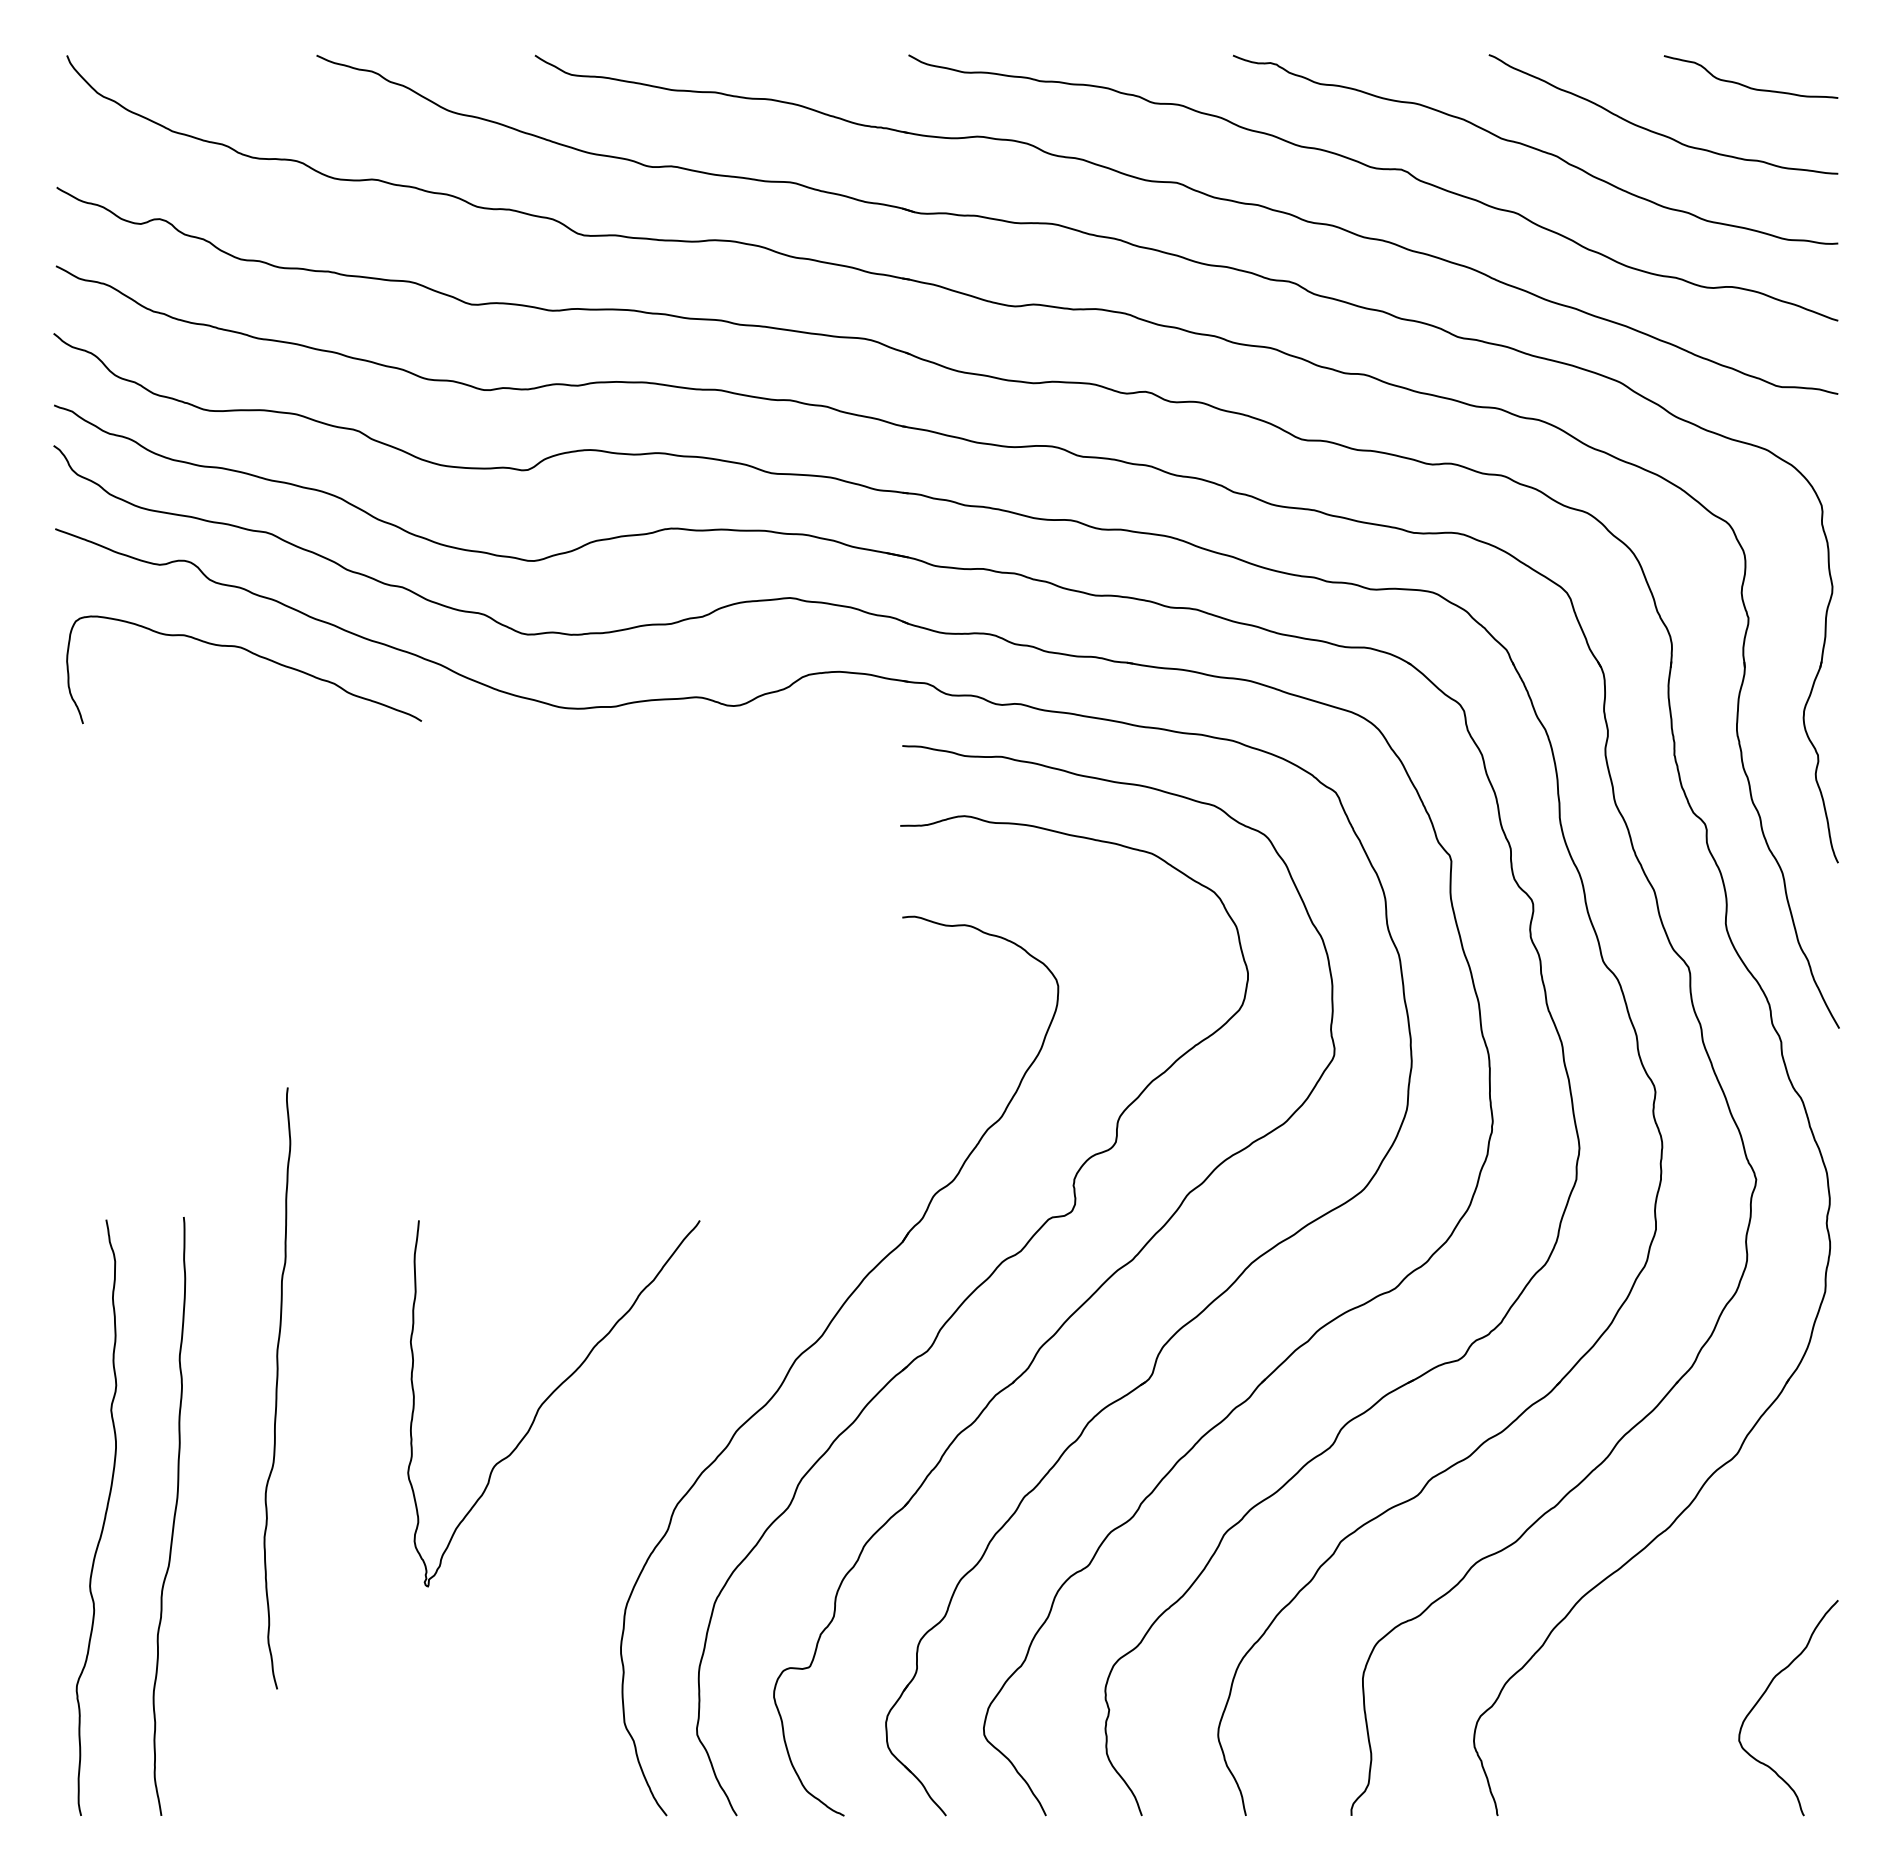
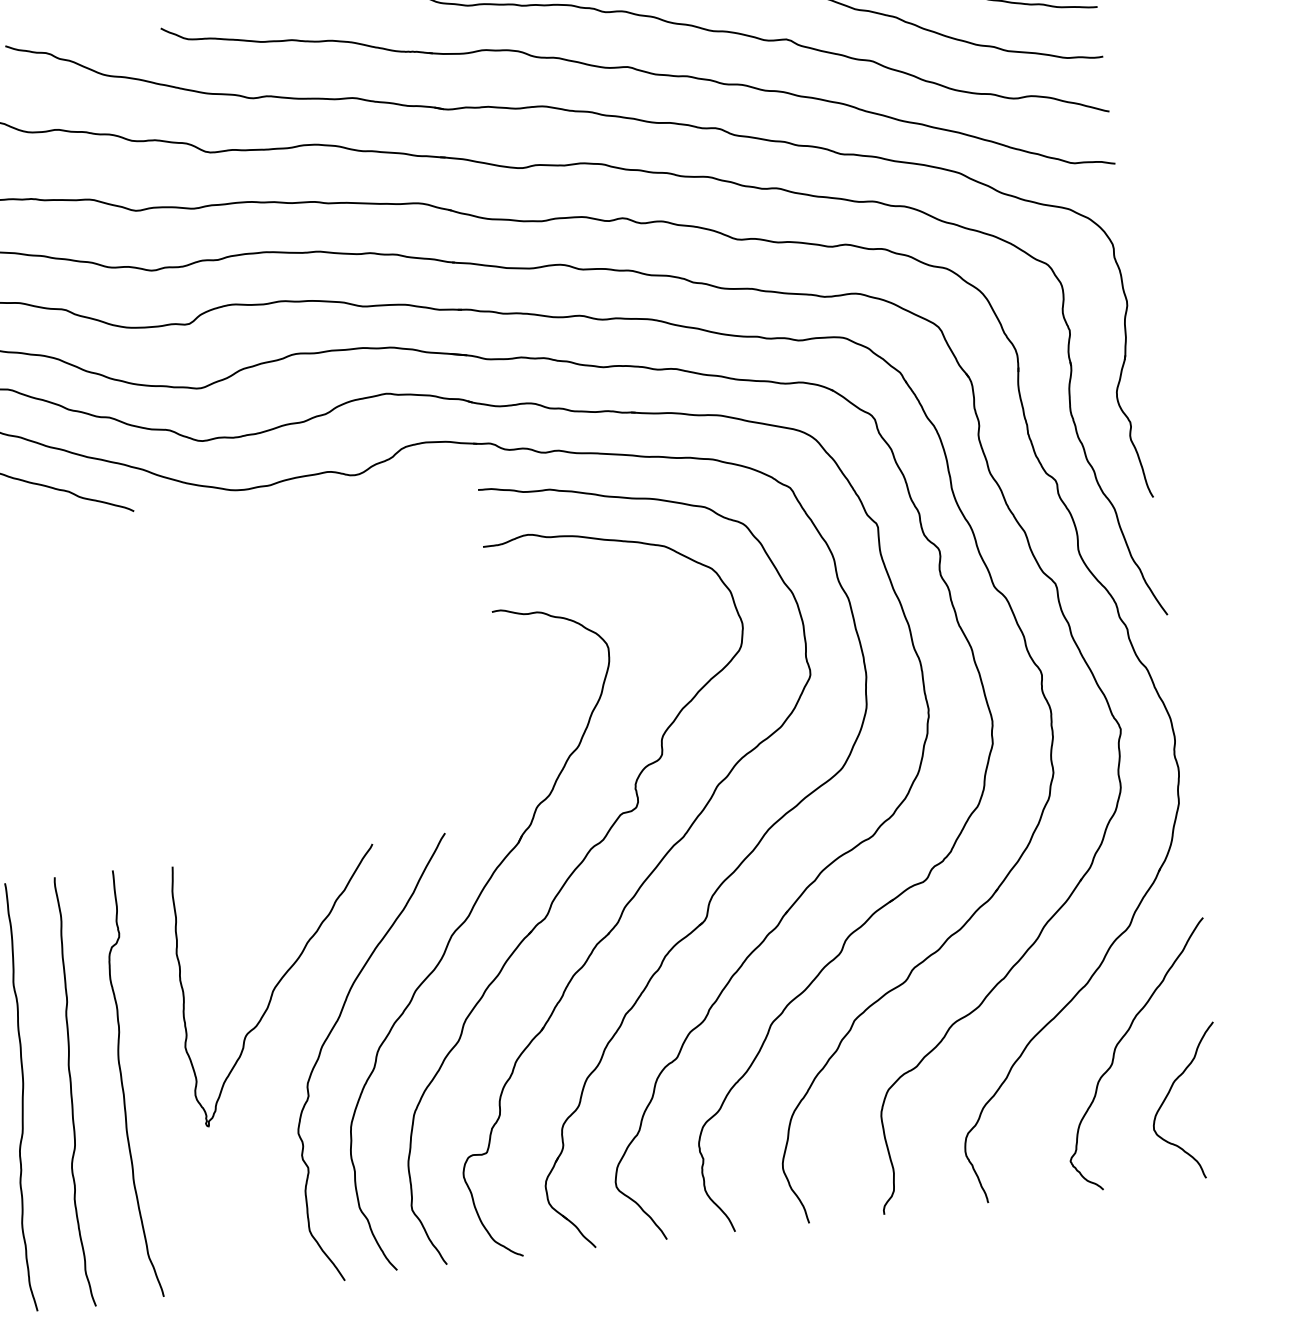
curve: (277, 1388) -> (71, 1092), moved
curve: (614, 1473) -> (332, 1030), added
curve: (315, 1515) -> (122, 1085), added
curve: (1707, 1611) -> (1121, 1040), added

